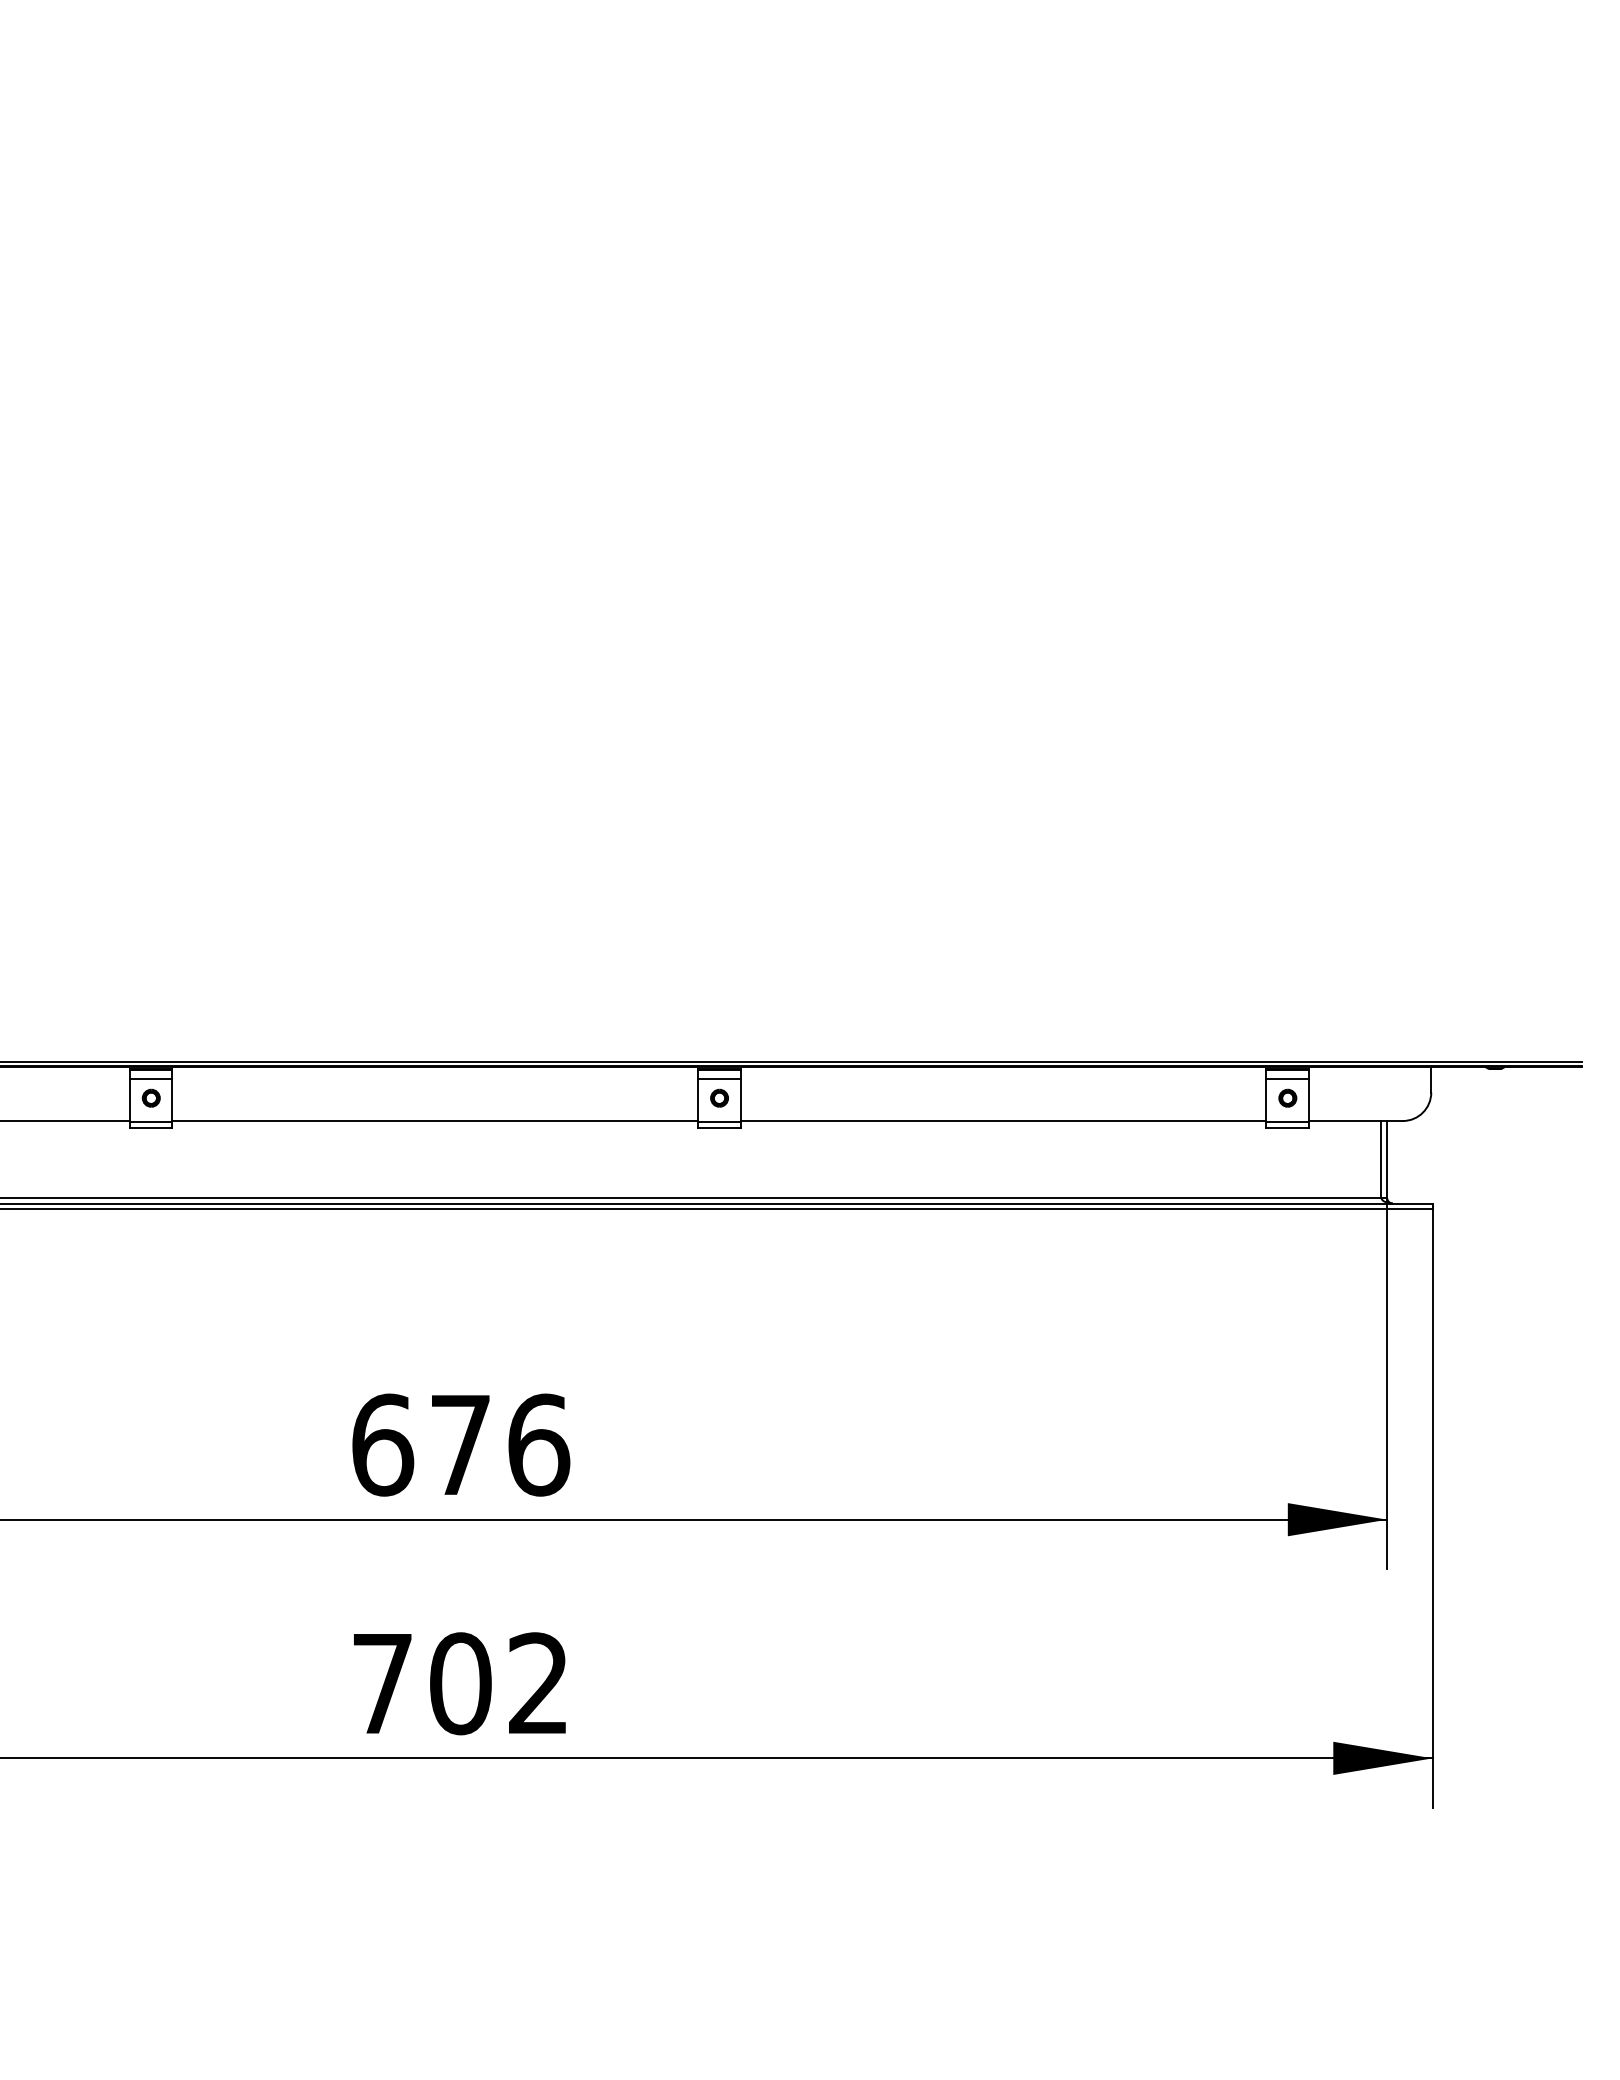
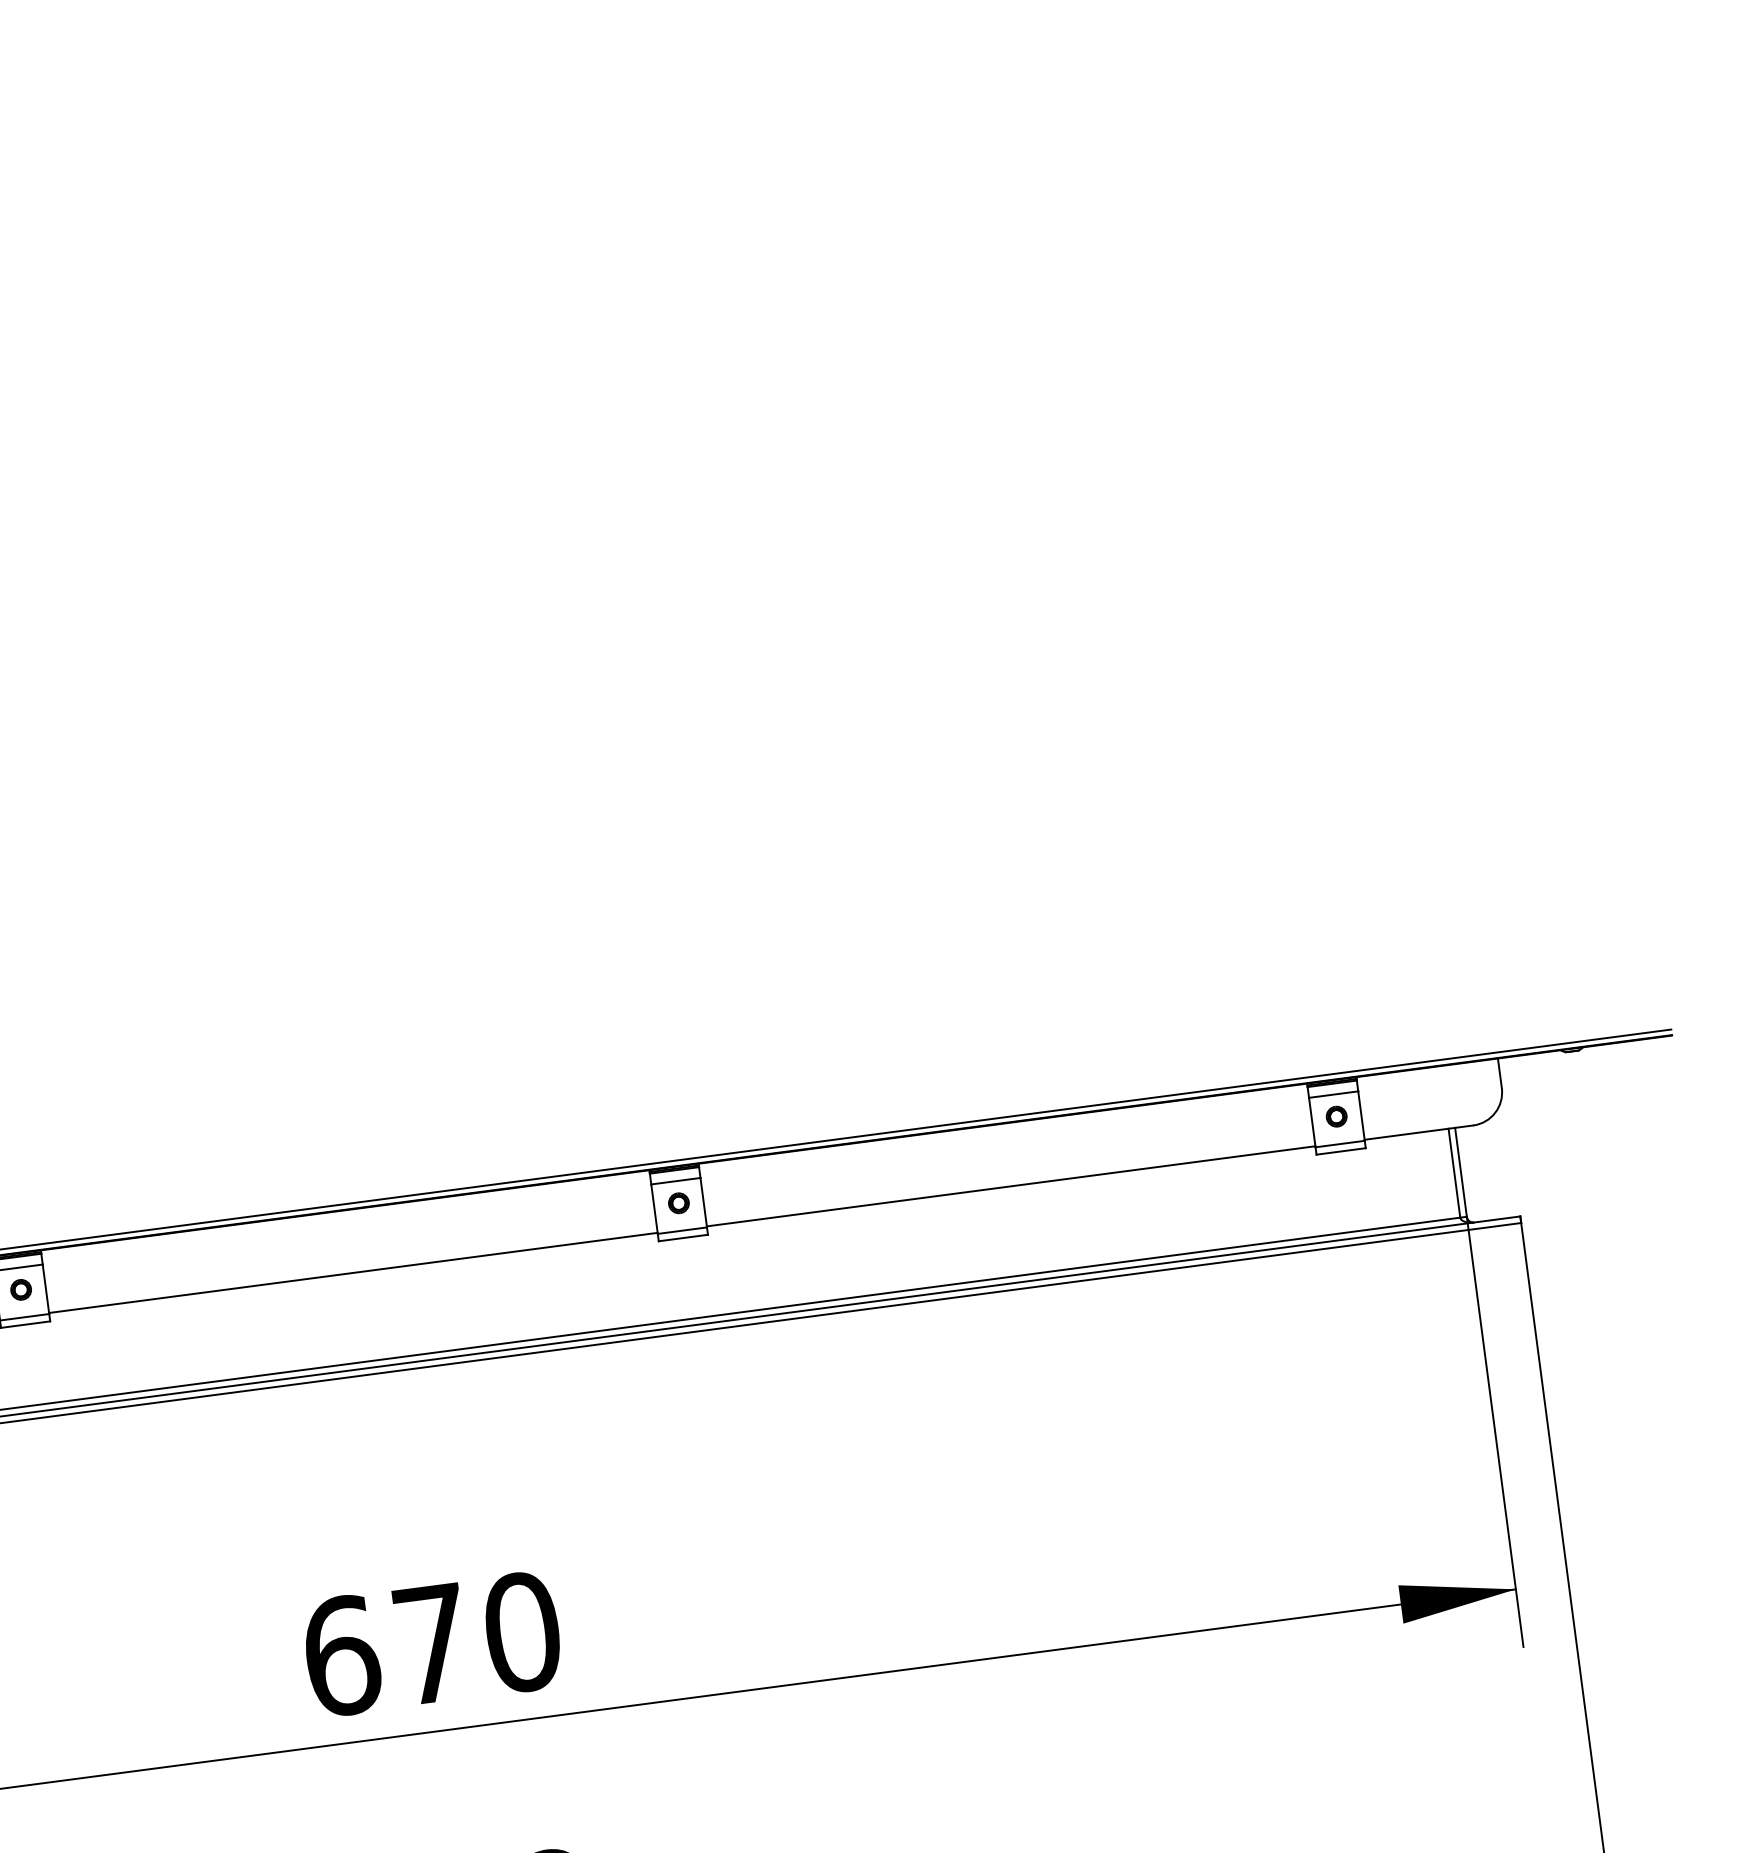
text: (539, 1444) -> (523, 1631), 676 -> 670

